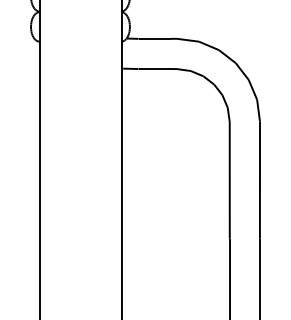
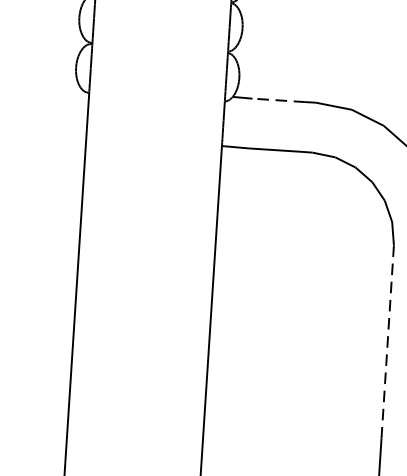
line: (154, 38) -> (278, 99), solid -> dashed
line: (229, 180) -> (387, 342), solid -> dashed

